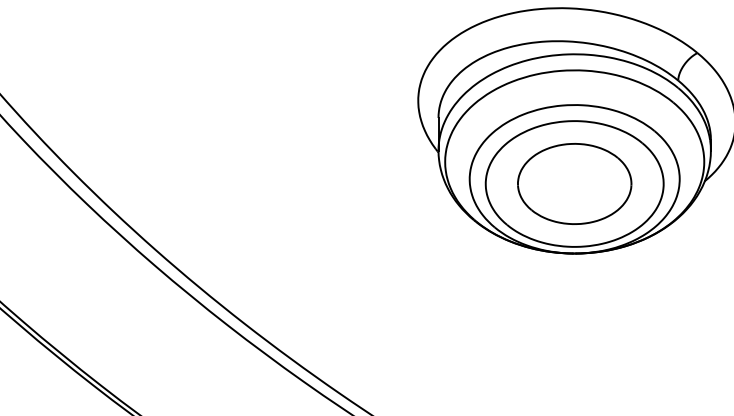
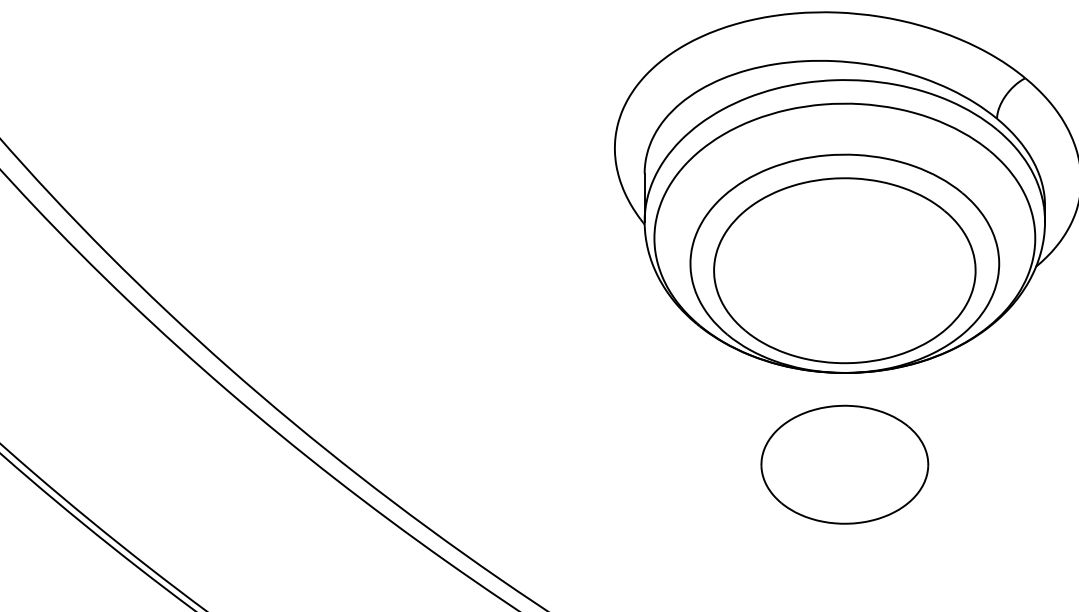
part: (574, 183) -> (844, 464), moved

